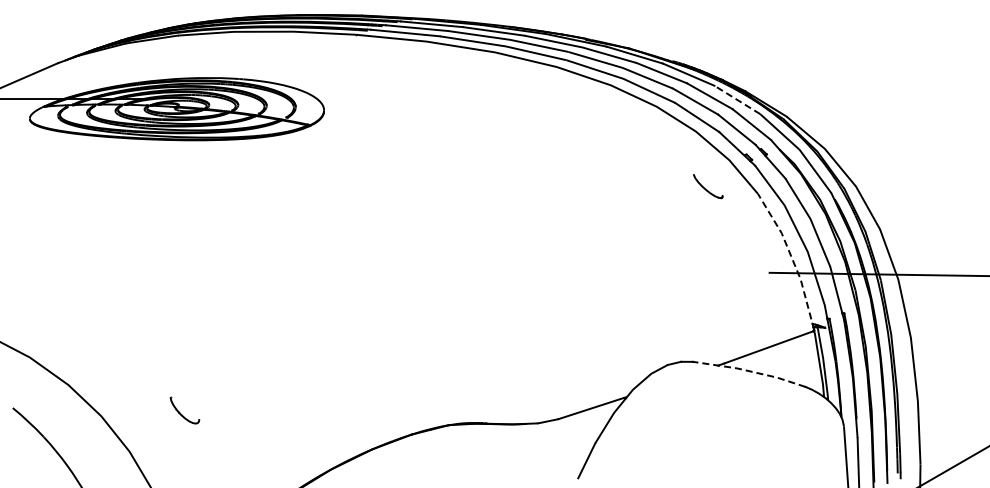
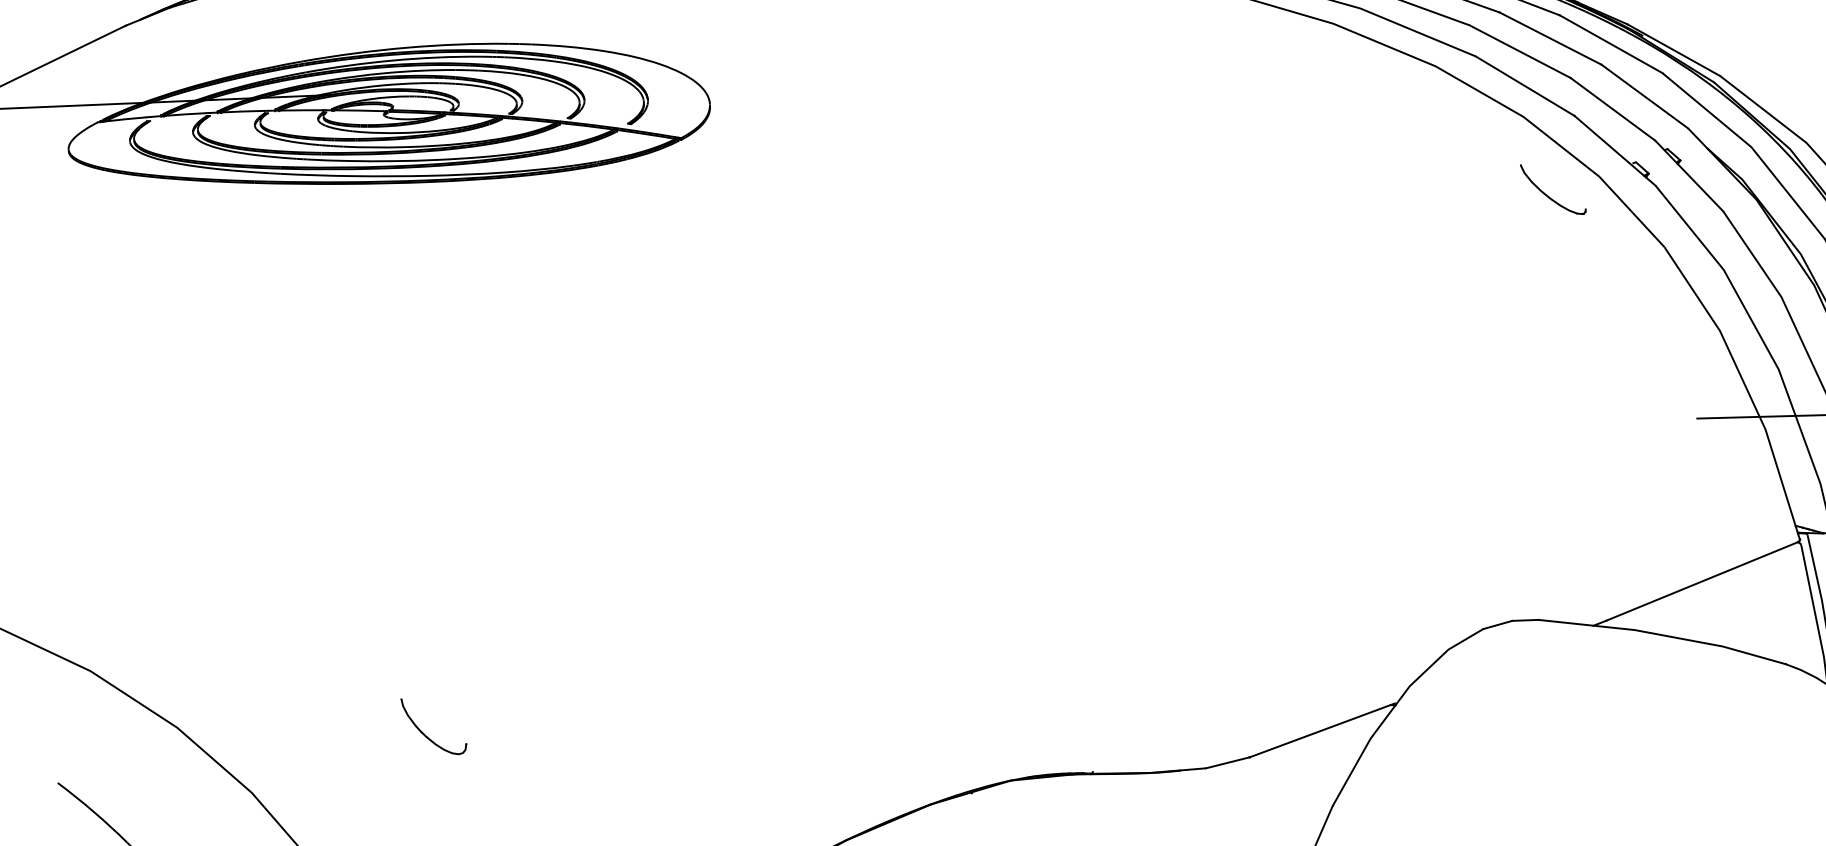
line: (737, 99) -> (1611, 43), dashed -> solid
part: (708, 186) -> (1554, 189), moved
line: (792, 258) -> (1745, 385), dashed -> solid
line: (749, 371) -> (1662, 635), dashed -> solid
part: (184, 410) -> (433, 726), moved

